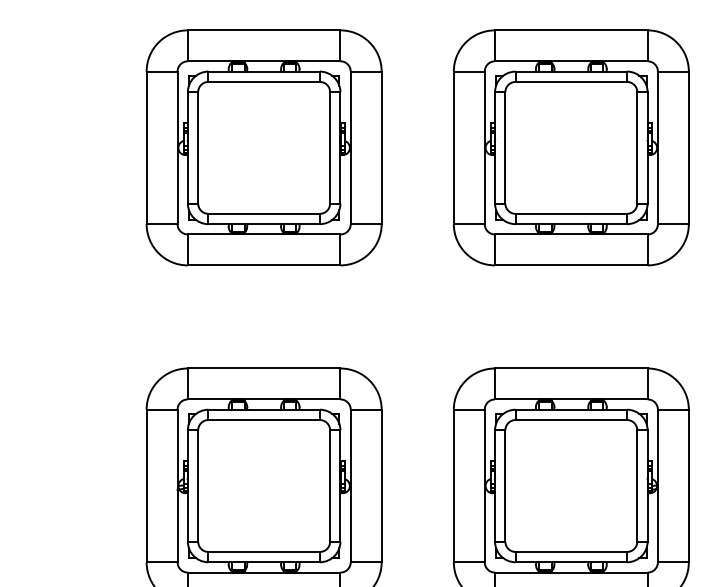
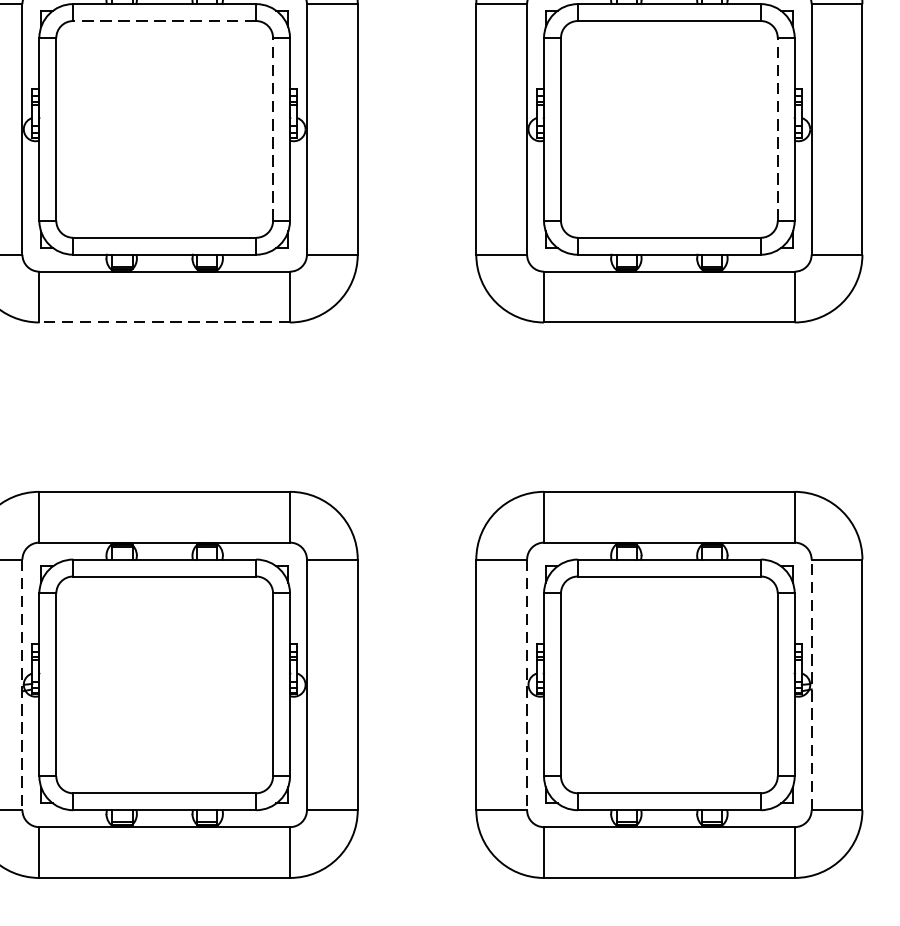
line: (264, 81) -> (165, 20), solid -> dashed
line: (330, 147) -> (273, 128), solid -> dashed
line: (637, 147) -> (778, 128), solid -> dashed
line: (263, 265) -> (163, 322), solid -> dashed
line: (657, 485) -> (810, 684), solid -> dashed
line: (177, 486) -> (22, 685), solid -> dashed
line: (484, 486) -> (526, 685), solid -> dashed

